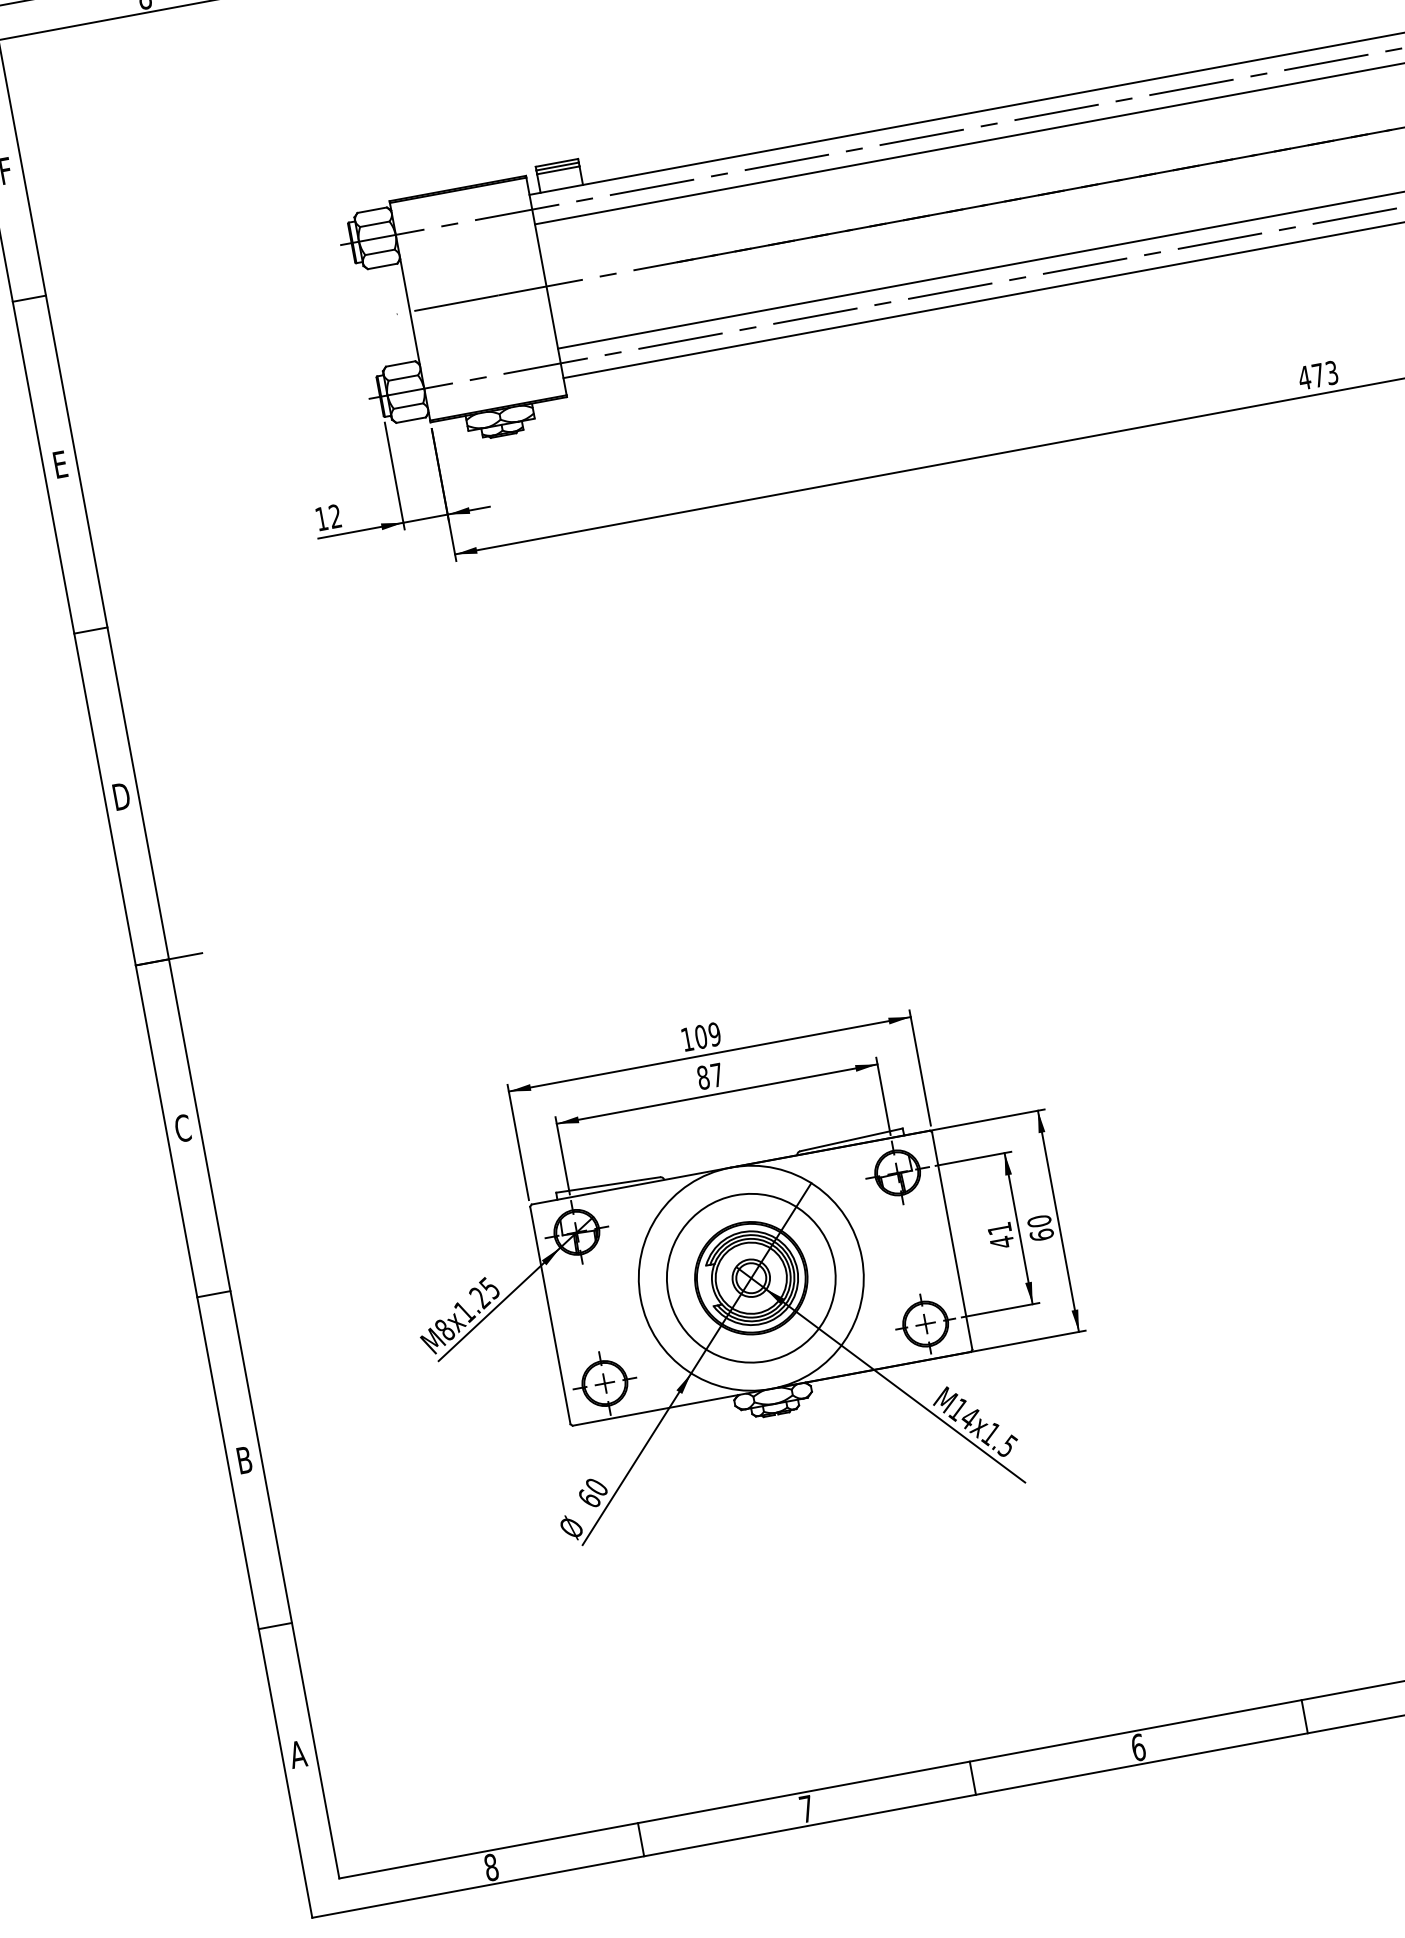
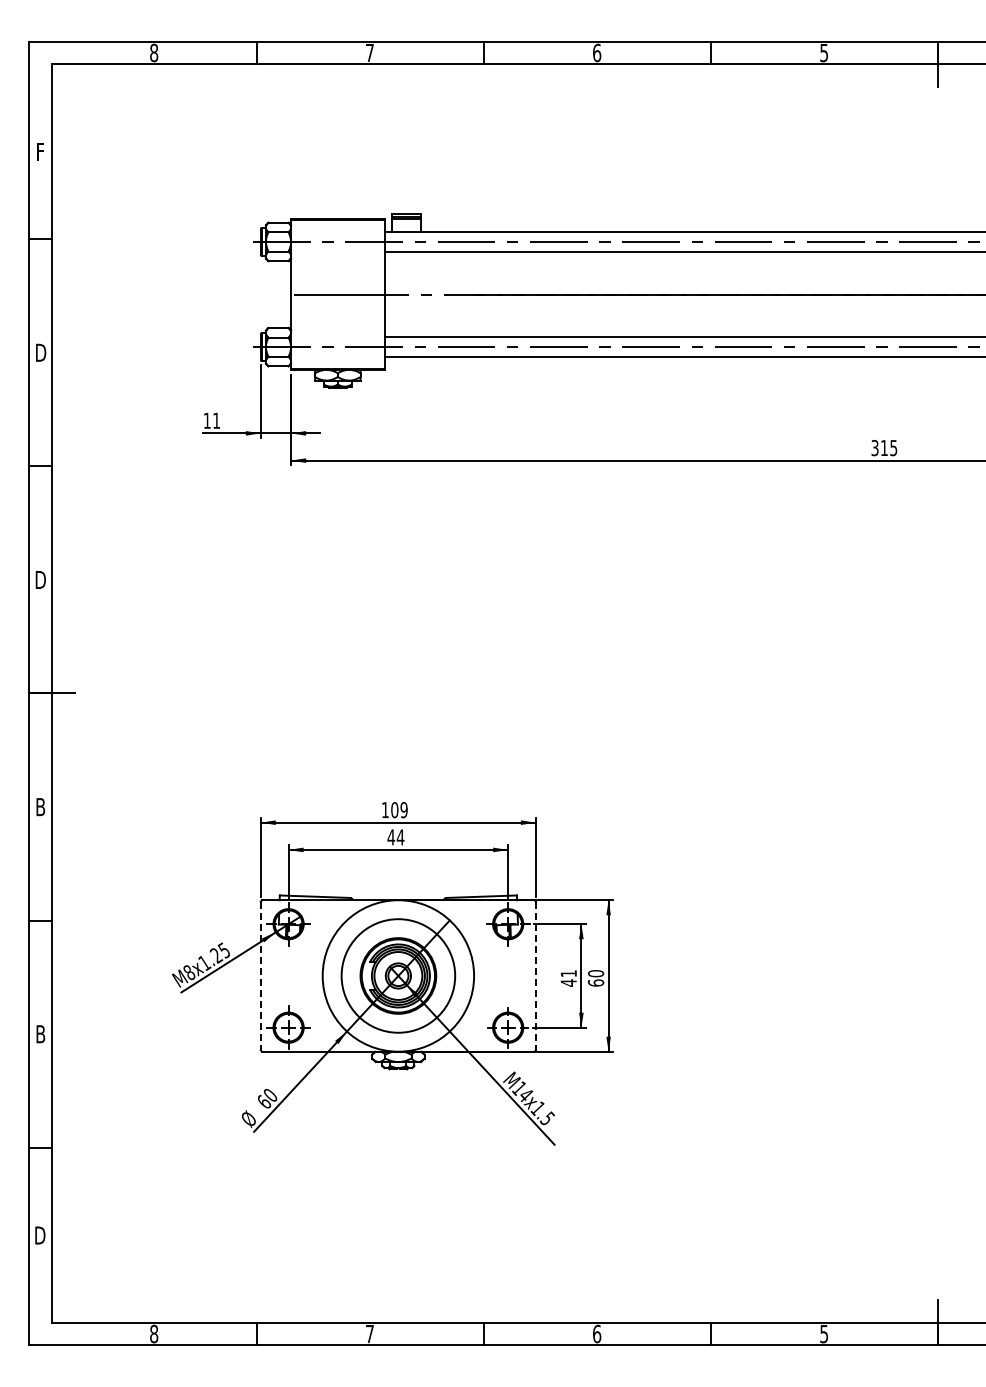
text: (1318, 374) -> (884, 447), 473 -> 315
text: (61, 464) -> (41, 352), E -> D
text: (335, 515) -> (216, 420), 12 -> 11
text: (709, 1076) -> (395, 837), 87 -> 44
text: (182, 1127) -> (40, 806), C -> B
line: (951, 1241) -> (535, 976), solid -> dashed
line: (549, 1316) -> (260, 976), solid -> dashed
text: (297, 1754) -> (39, 1235), A -> D

